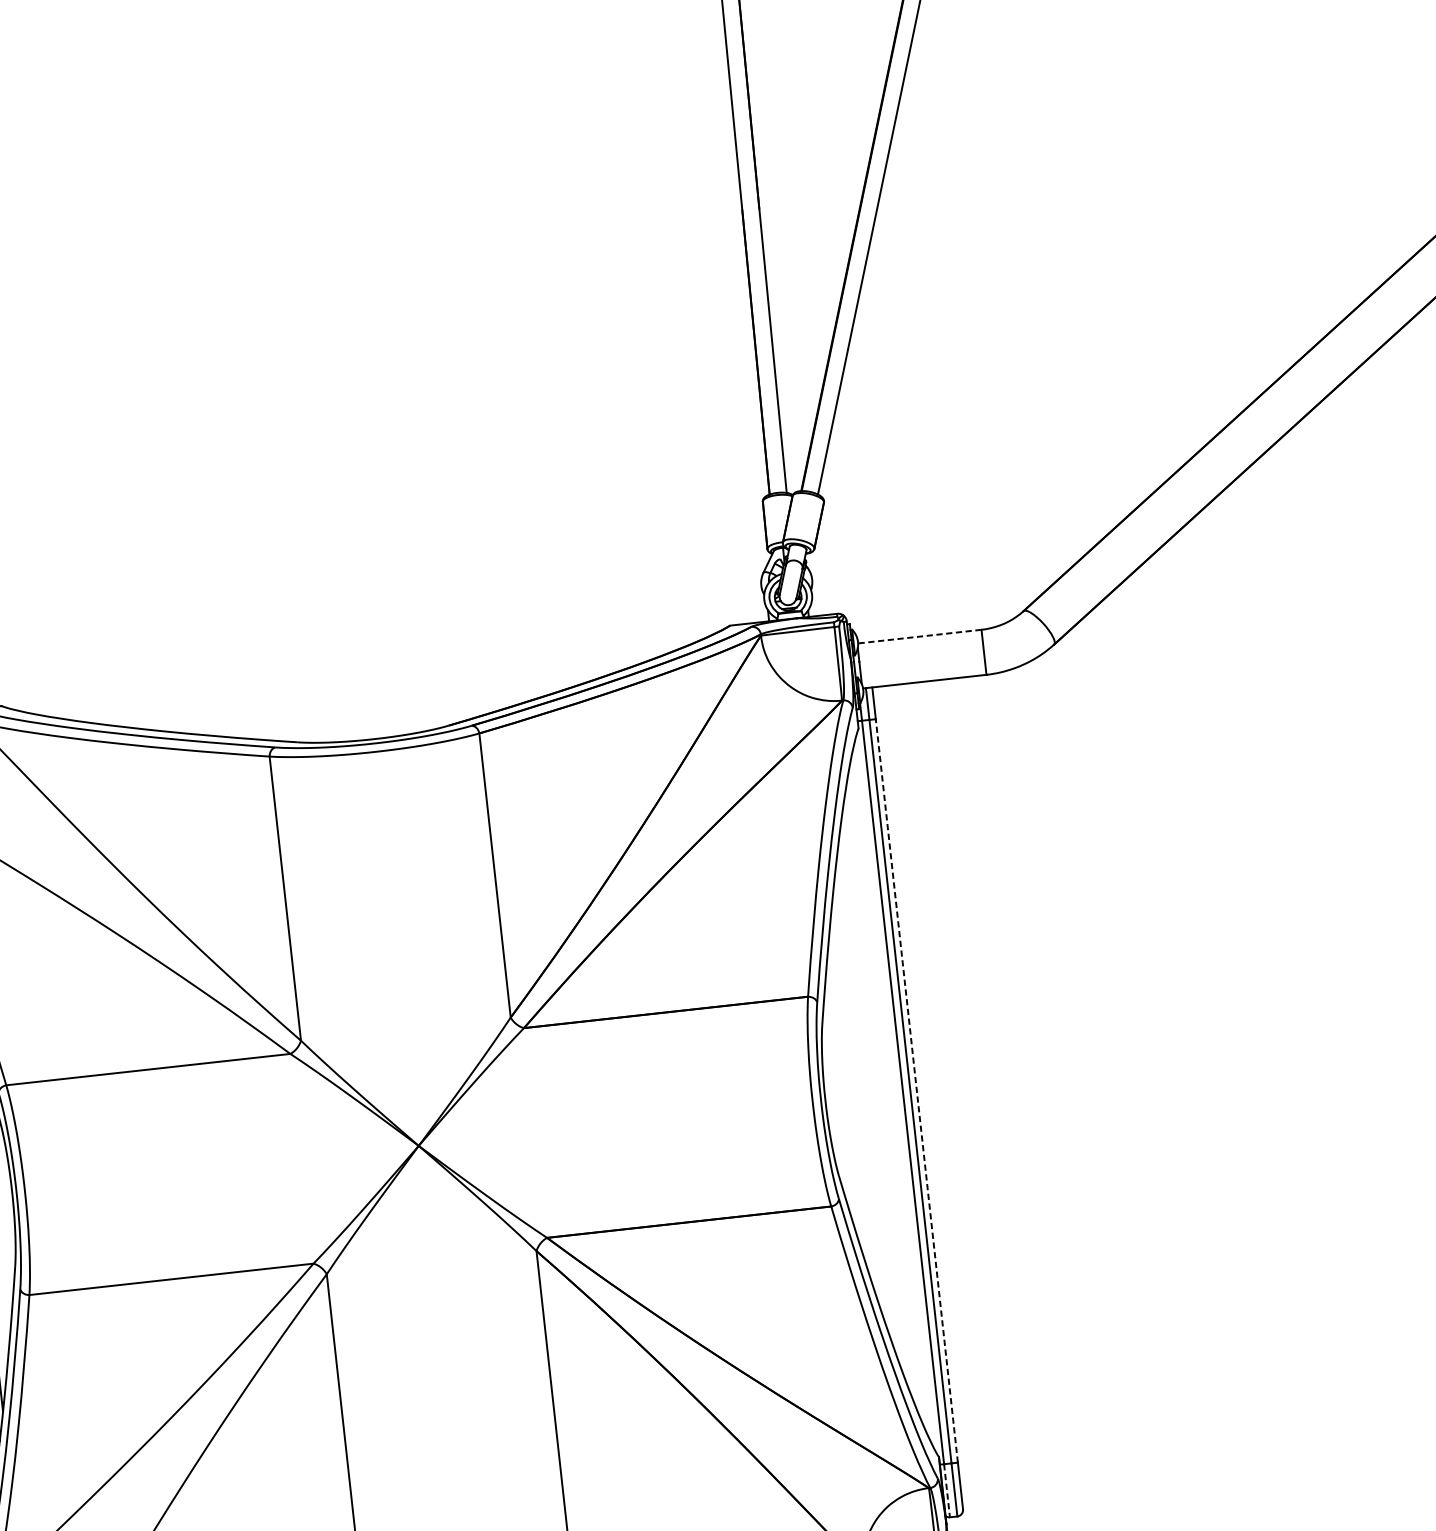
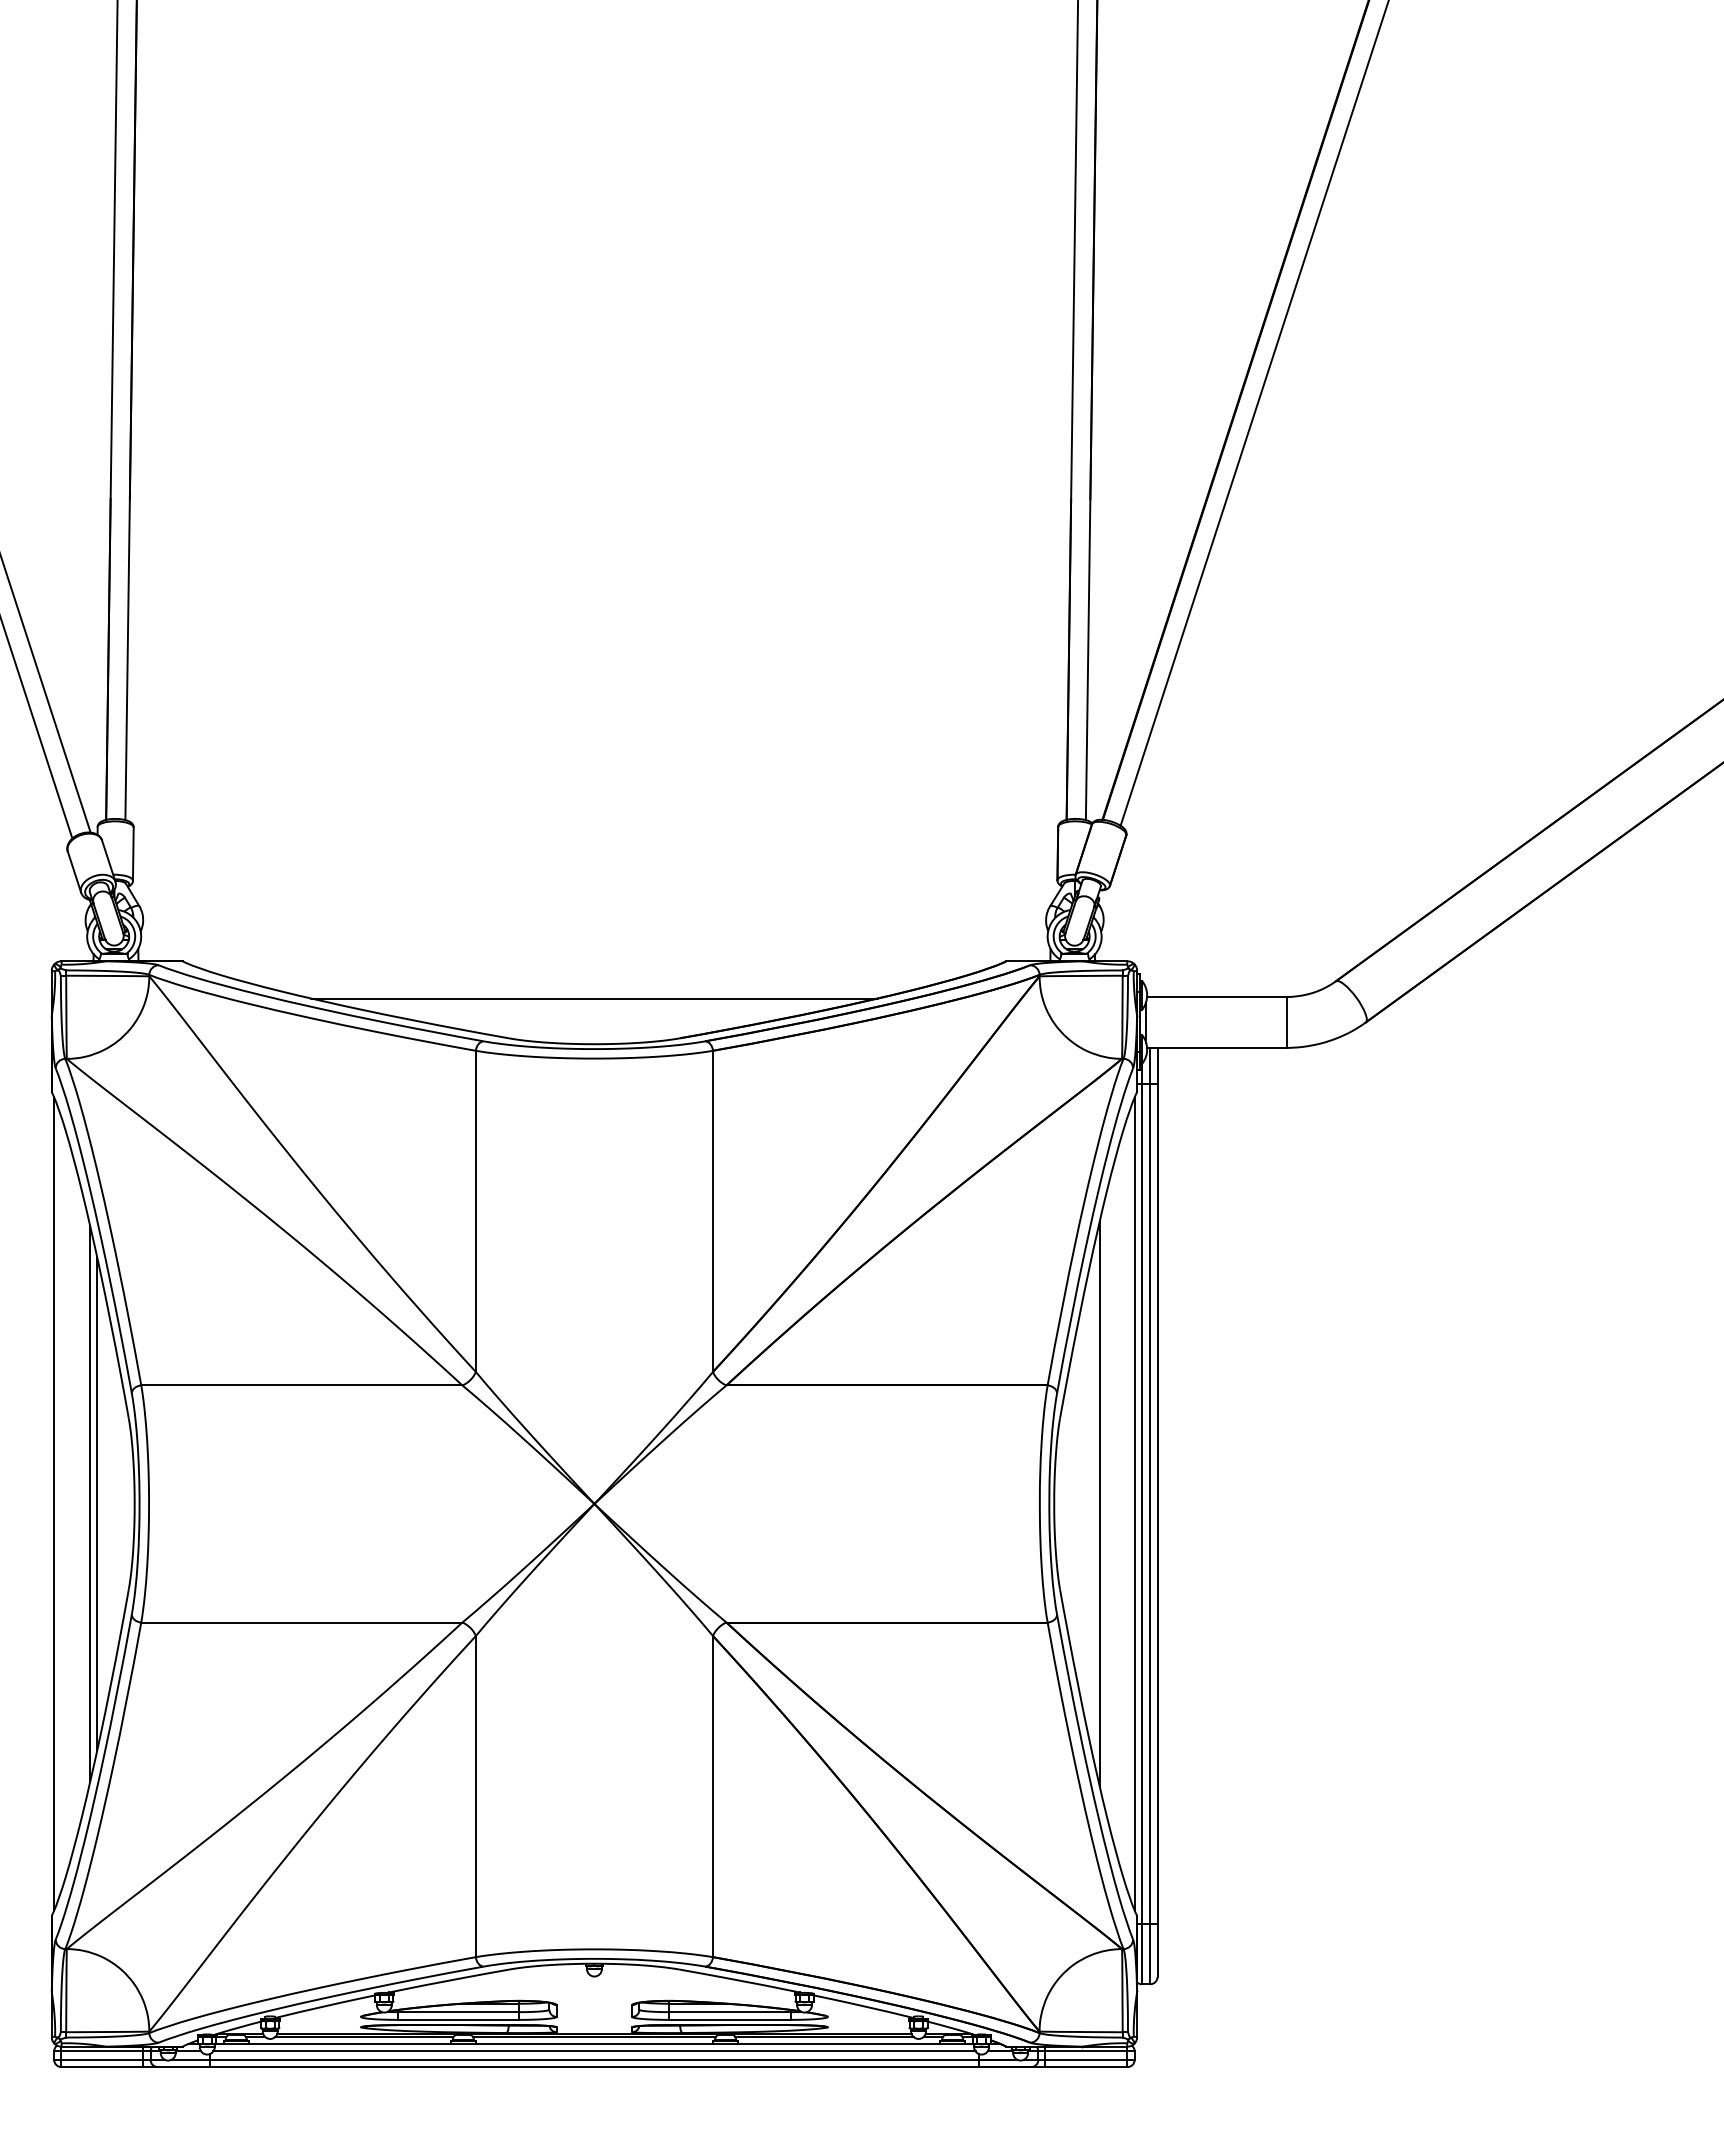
line: (919, 637) -> (1216, 997), dashed -> solid
line: (369, 698) -> (594, 998), added
line: (916, 1090) -> (1157, 1503), dashed -> solid
line: (896, 1092) -> (1134, 1503), added
line: (865, 1096) -> (1099, 1503), added
line: (946, 1491) -> (1141, 1954), dashed -> solid

